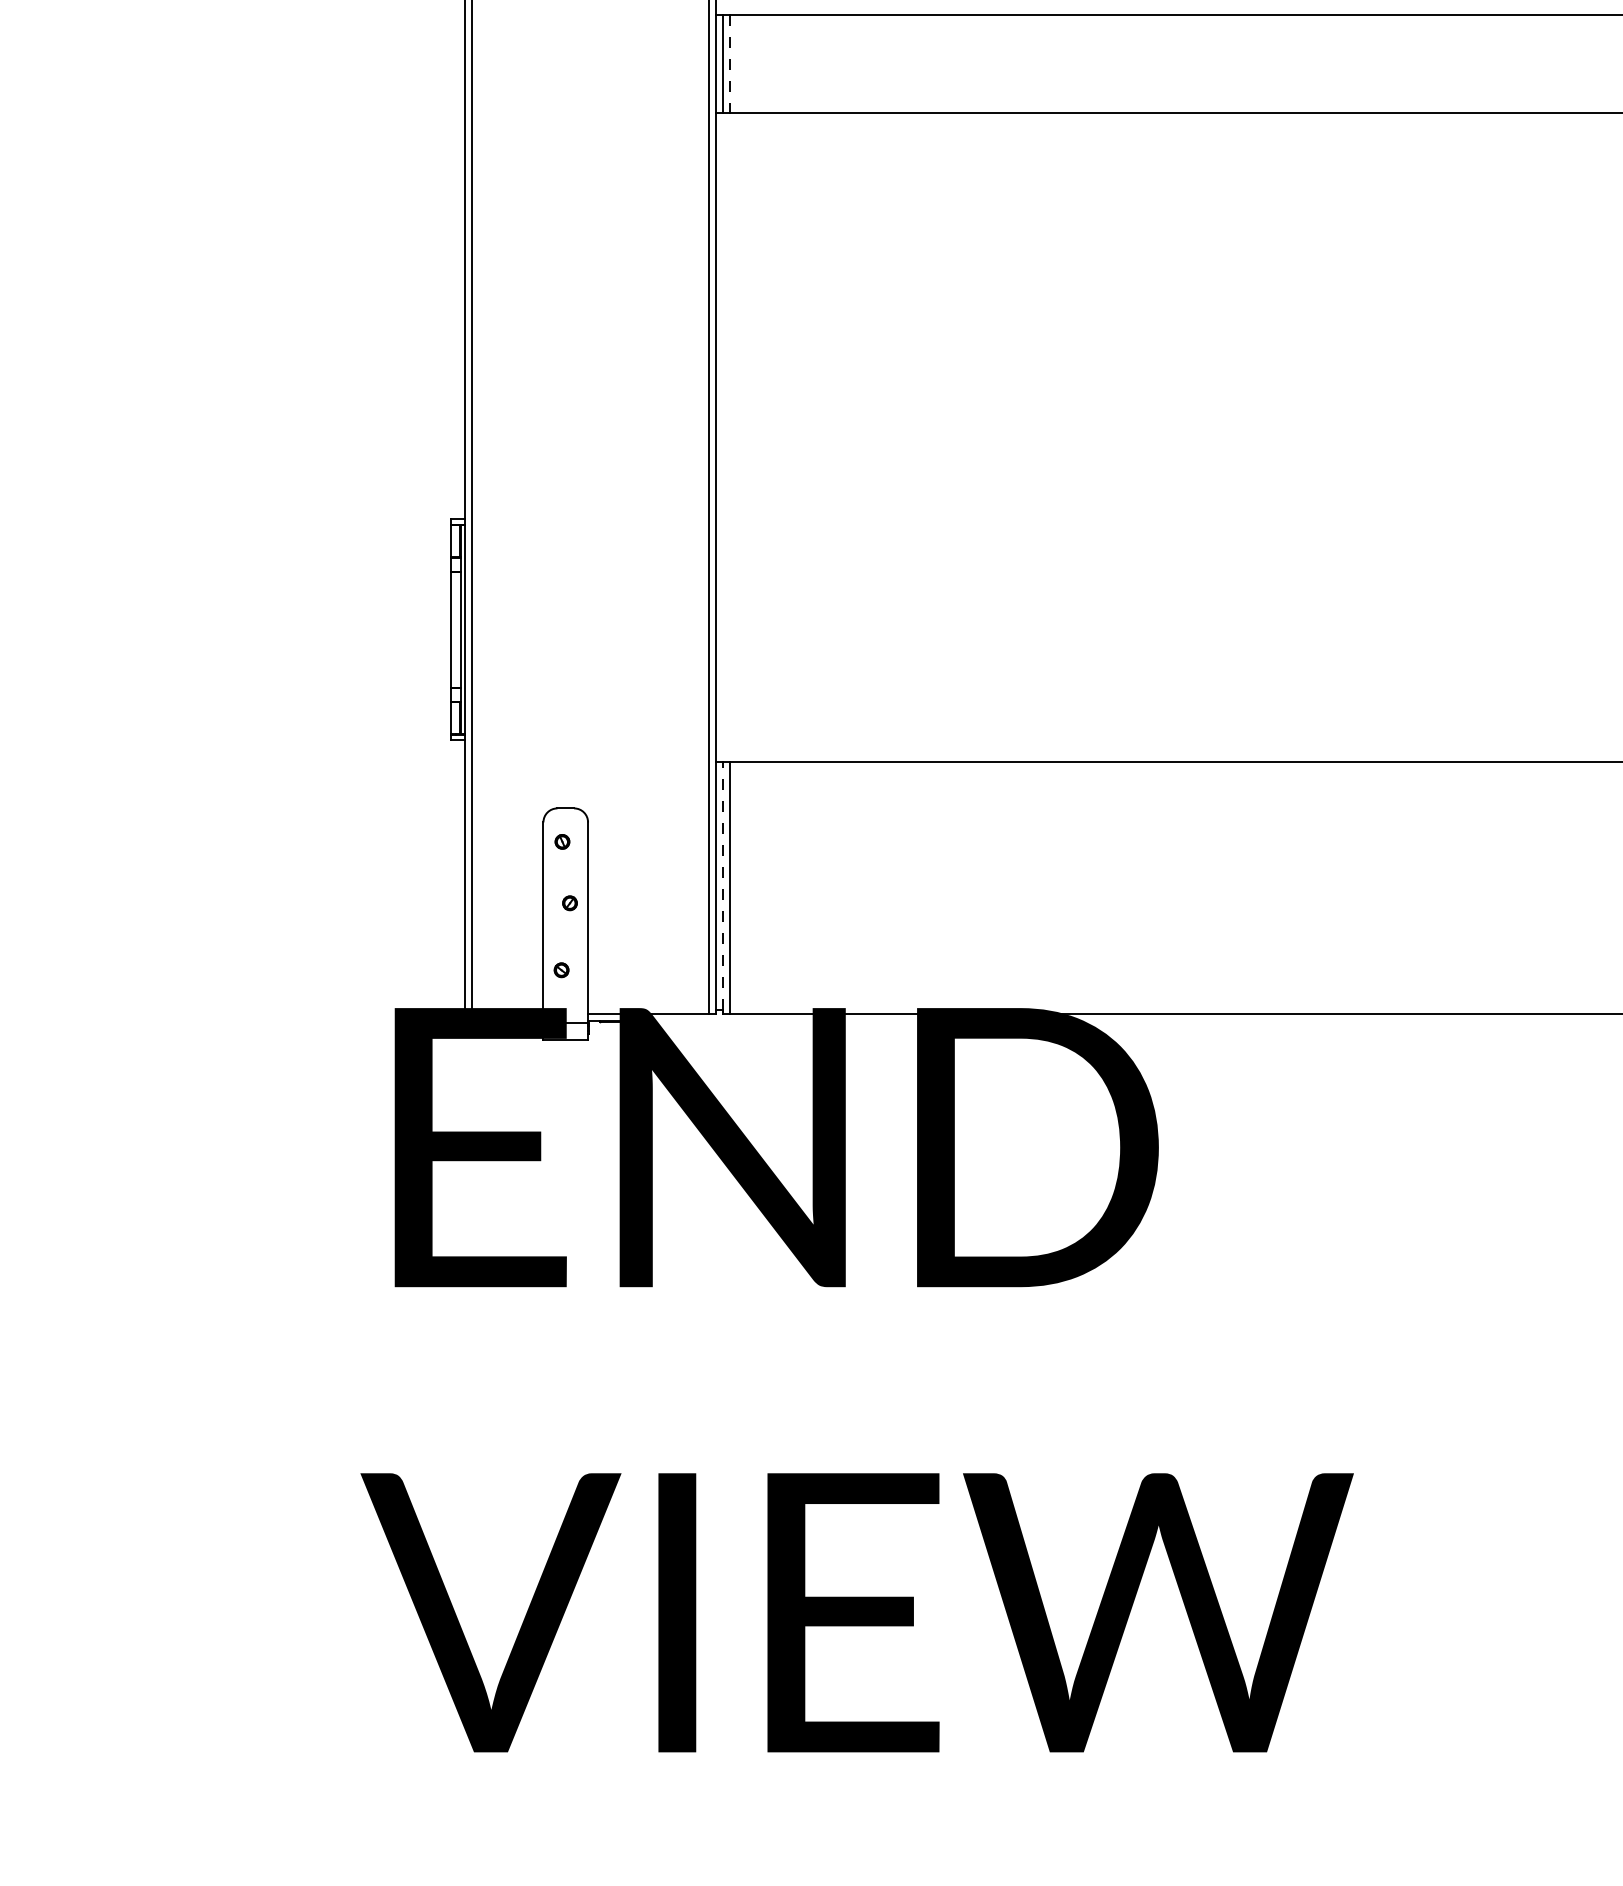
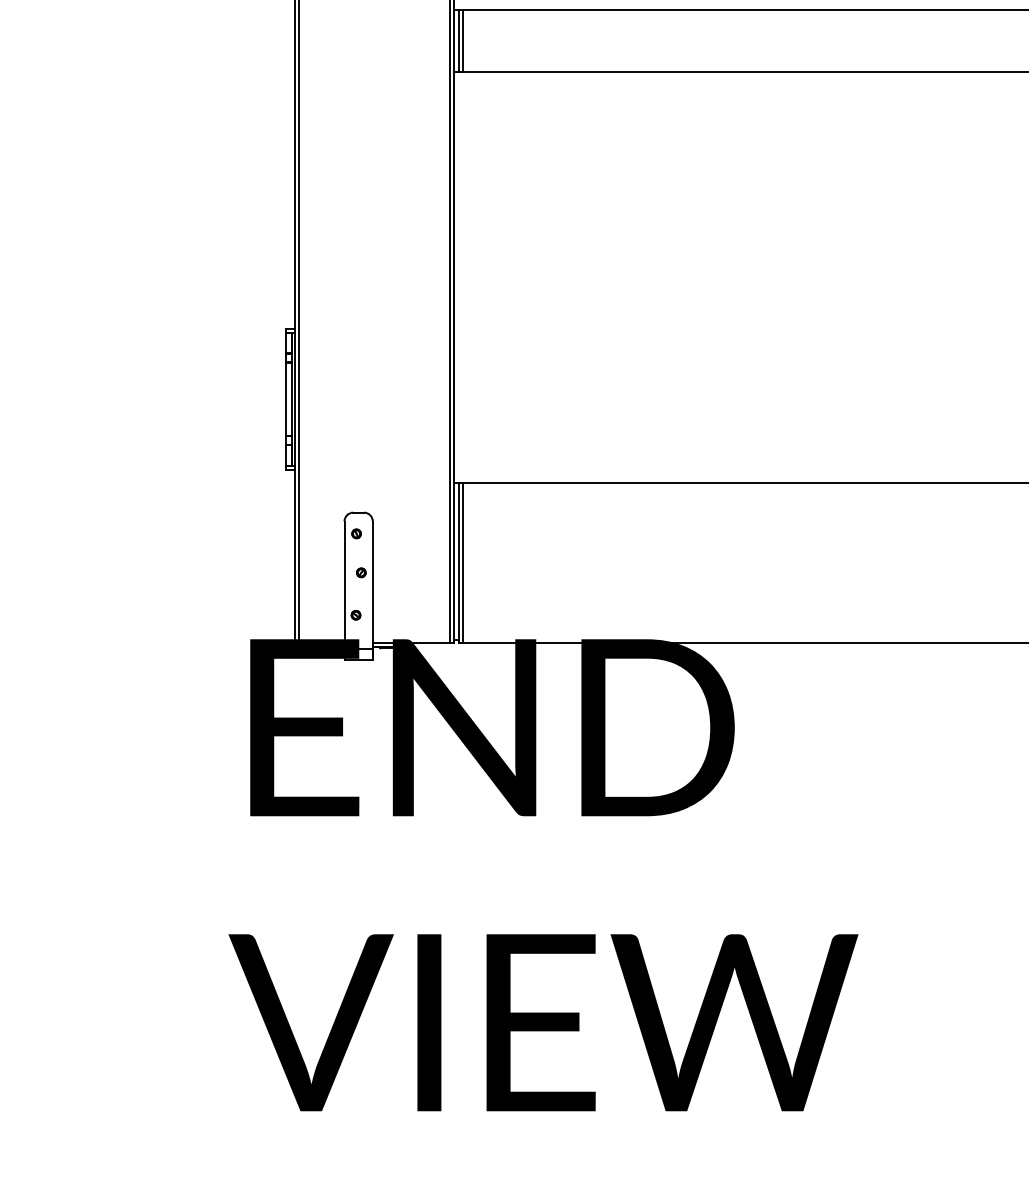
line: (731, 63) -> (463, 40), dashed -> solid
line: (723, 885) -> (458, 561), dashed -> solid

